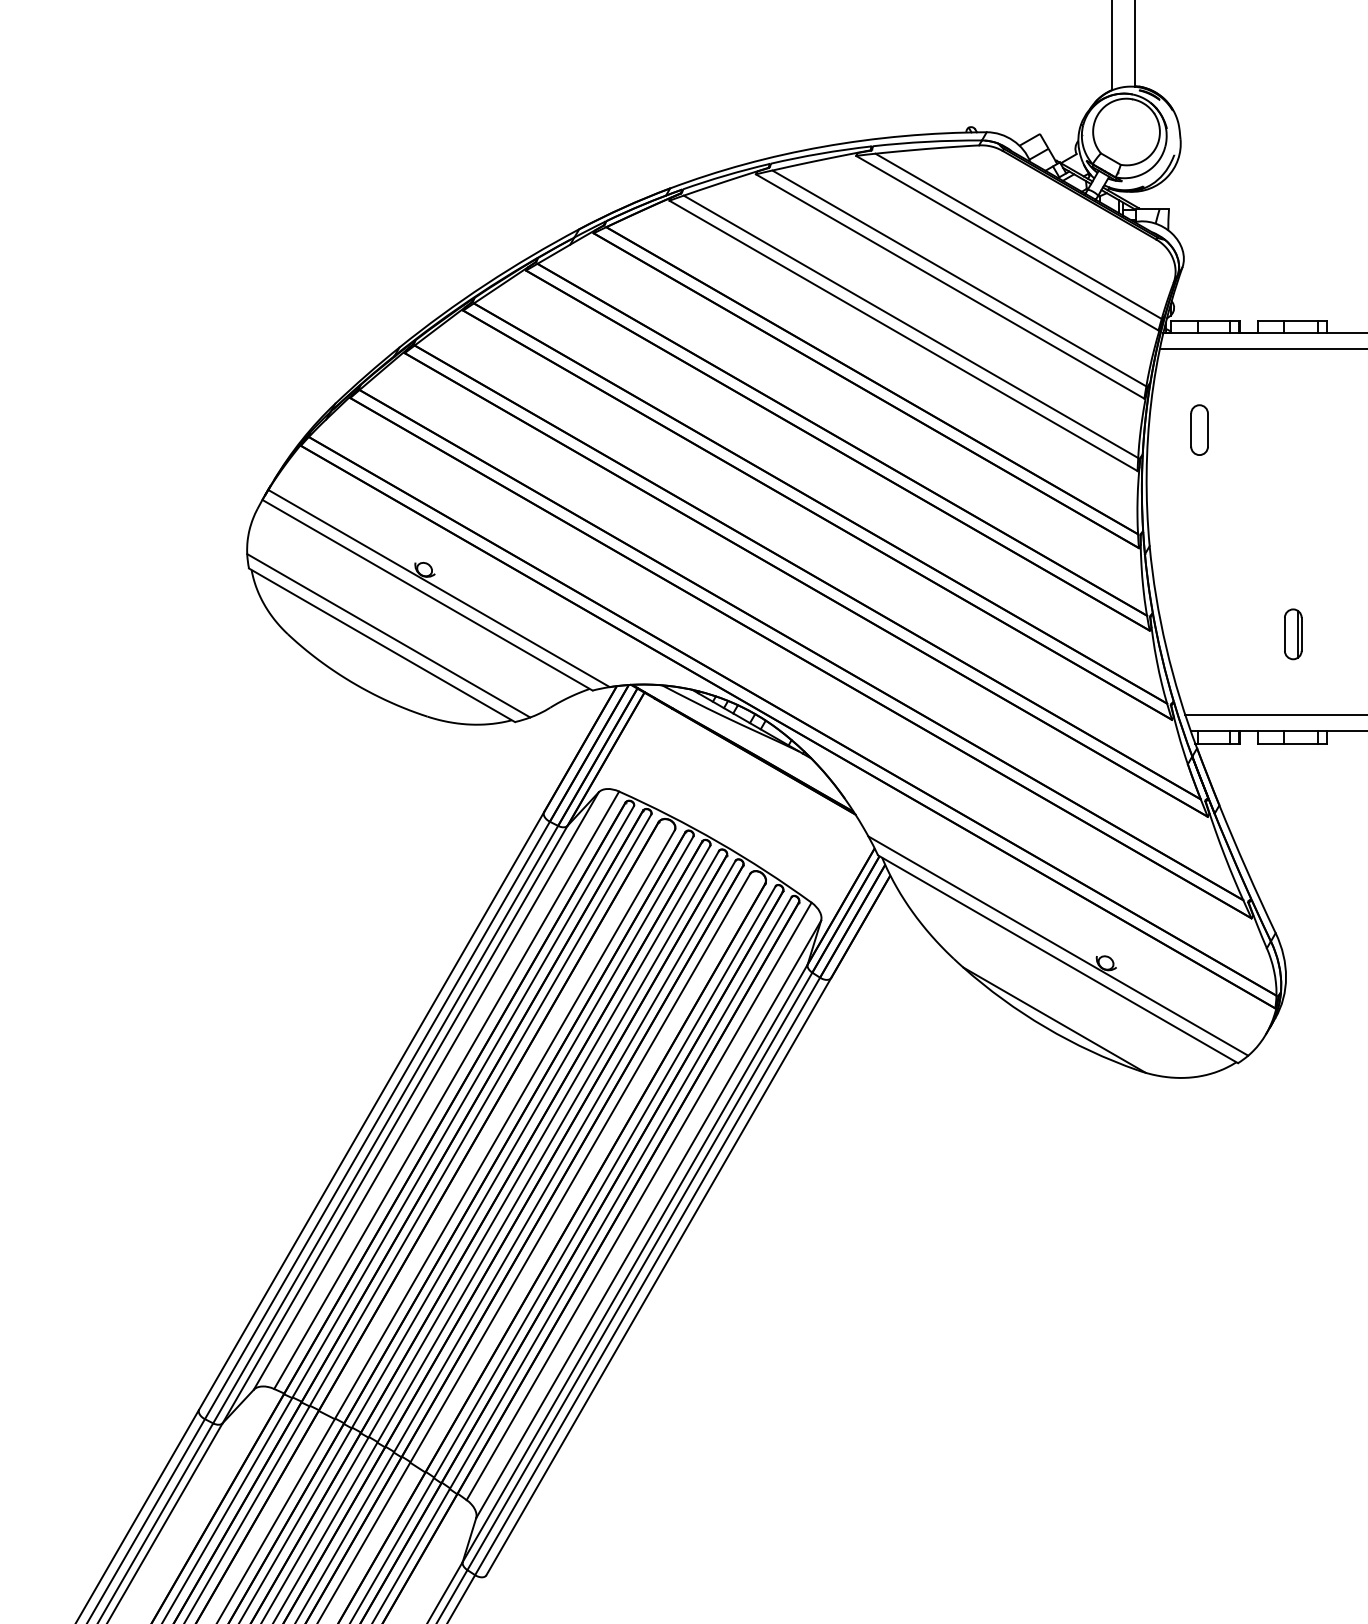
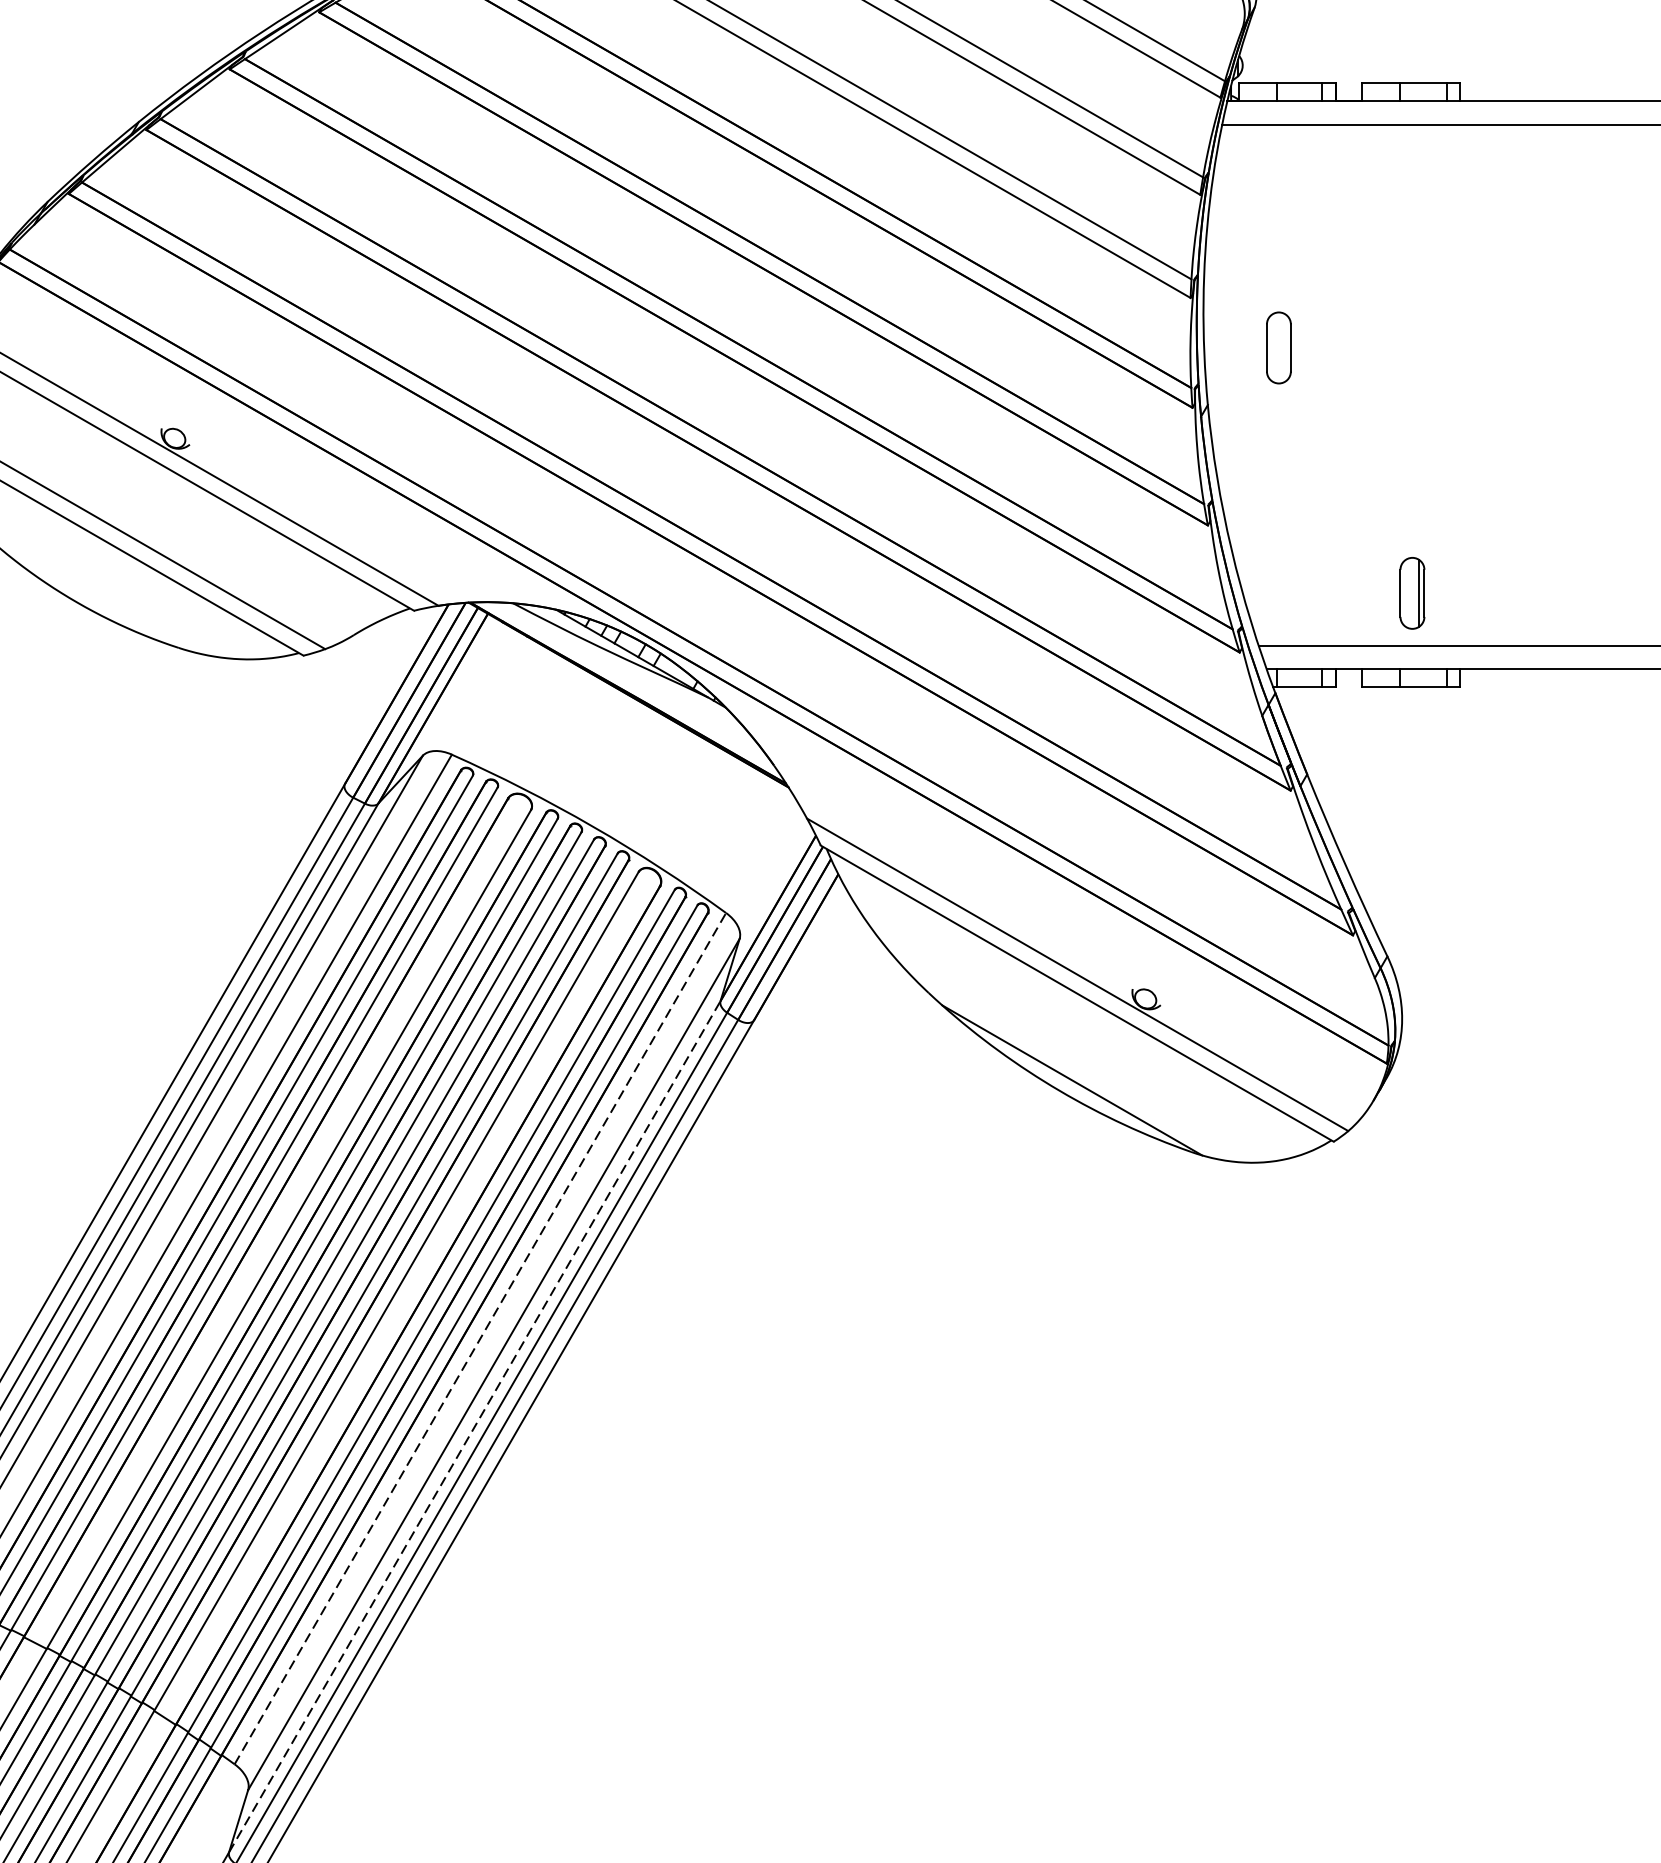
part: (1199, 429) -> (1278, 347), moved
part: (1293, 634) -> (1412, 593), moved
line: (639, 1201) -> (480, 1338), solid -> dashed
line: (635, 1263) -> (475, 1427), solid -> dashed

